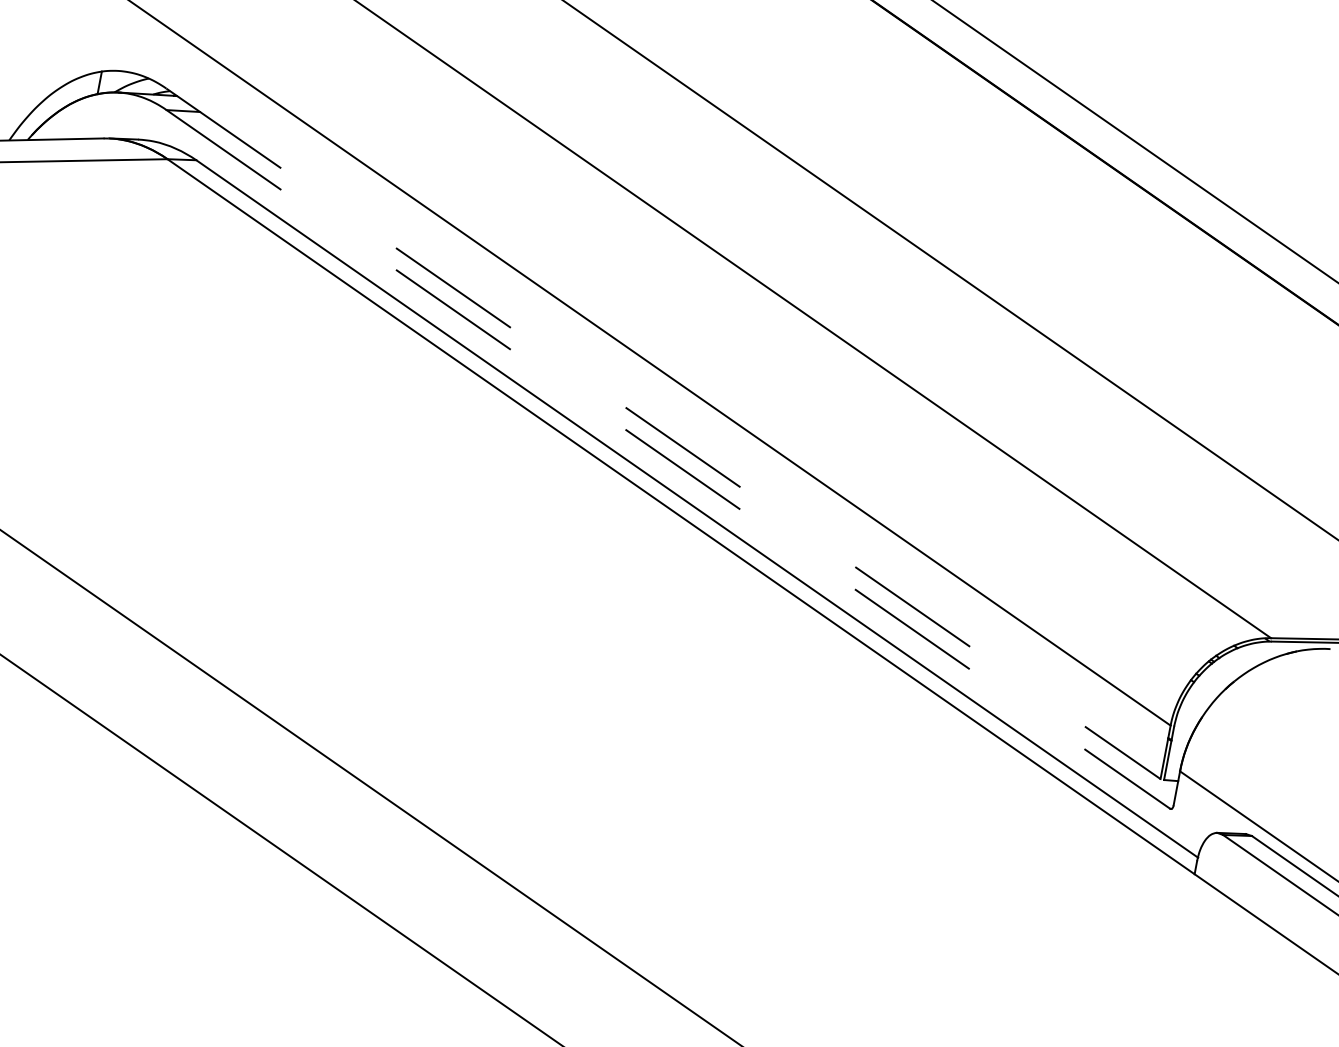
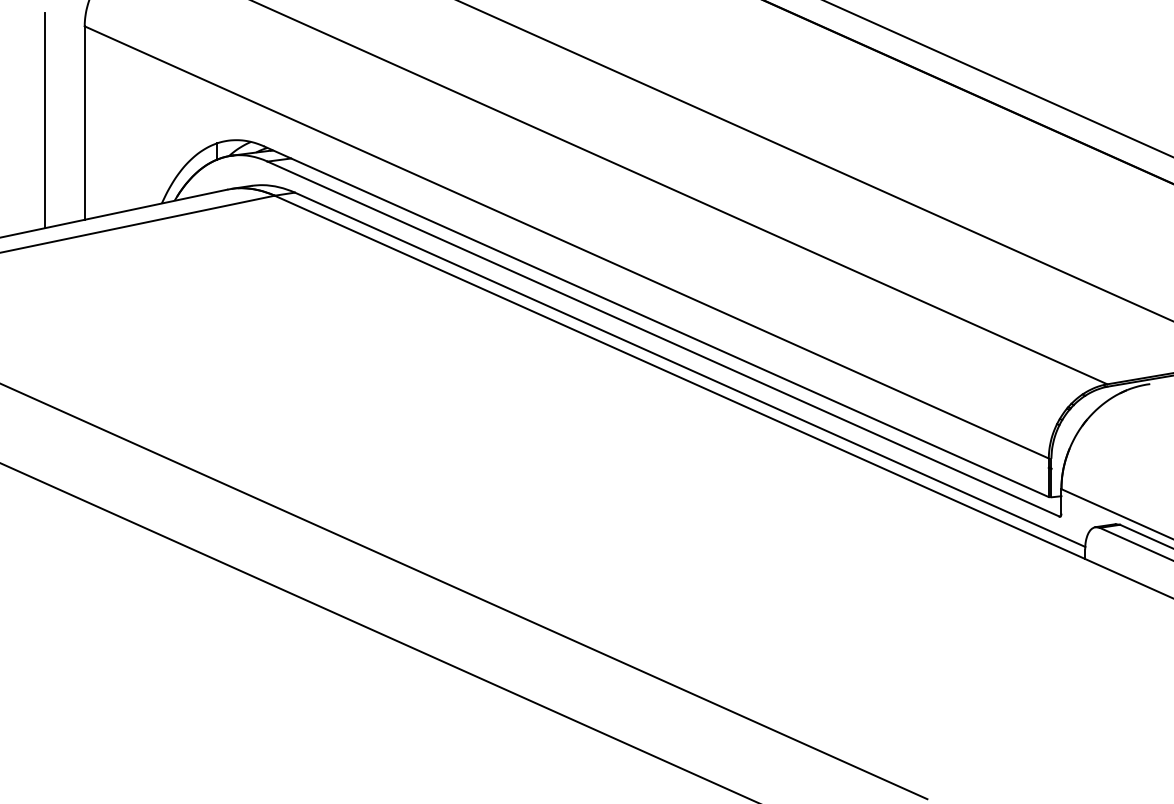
line: (663, 433) -> (656, 321), dashed -> solid
line: (668, 460) -> (663, 339), dashed -> solid

